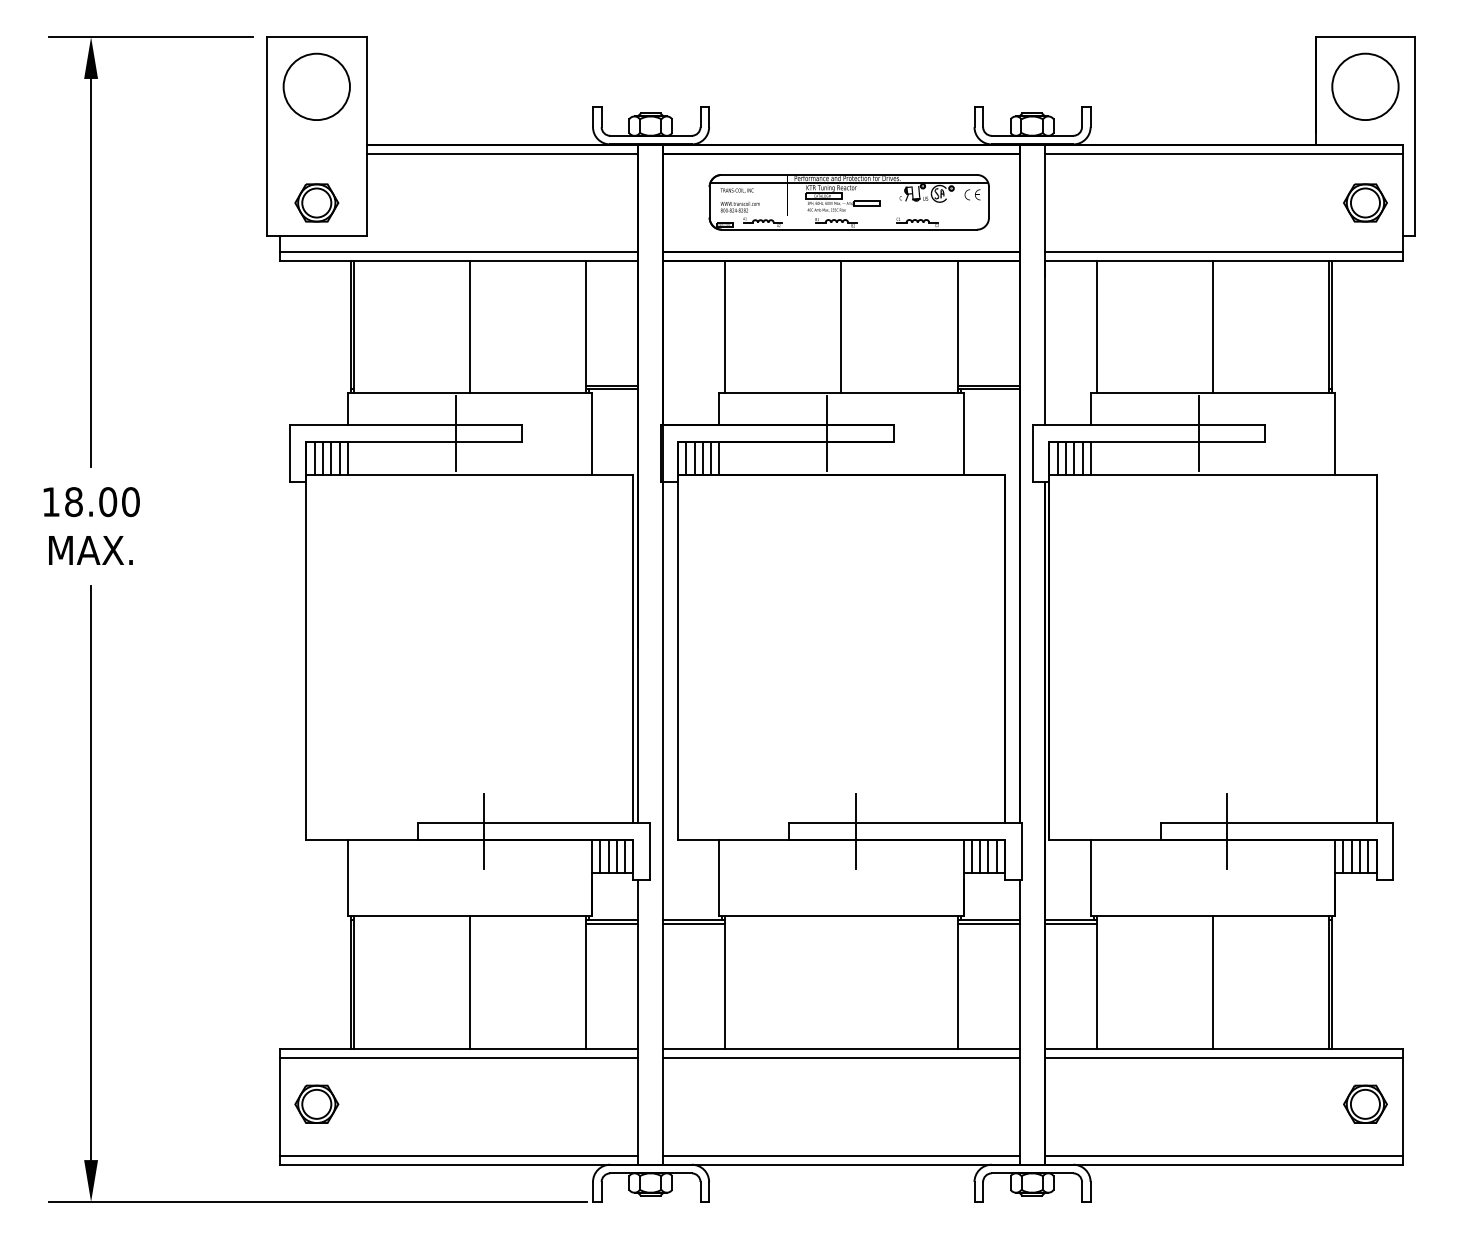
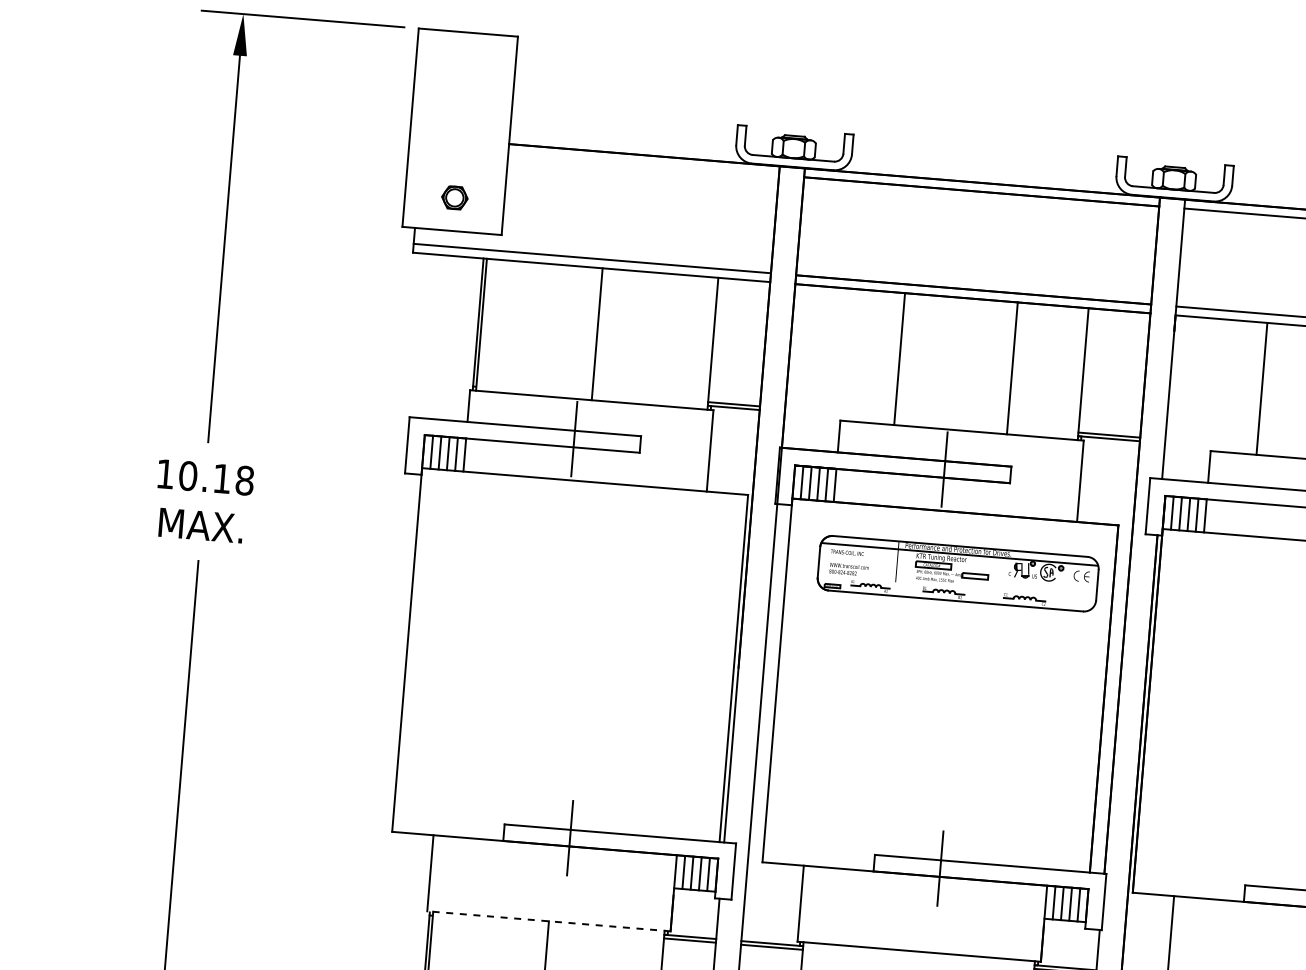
circle: (316, 86) -> (464, 81), removed
line: (502, 153) -> (643, 163), removed
part: (316, 202) -> (454, 197), size x0.6
part: (848, 202) -> (957, 573), moved
line: (725, 327) -> (899, 359), moved
line: (841, 327) -> (1012, 368), moved
line: (1096, 327) -> (1261, 389), moved
text: (102, 502) -> (216, 478), 18.00 -> 10.18
line: (469, 916) -> (548, 921), solid -> dashed

